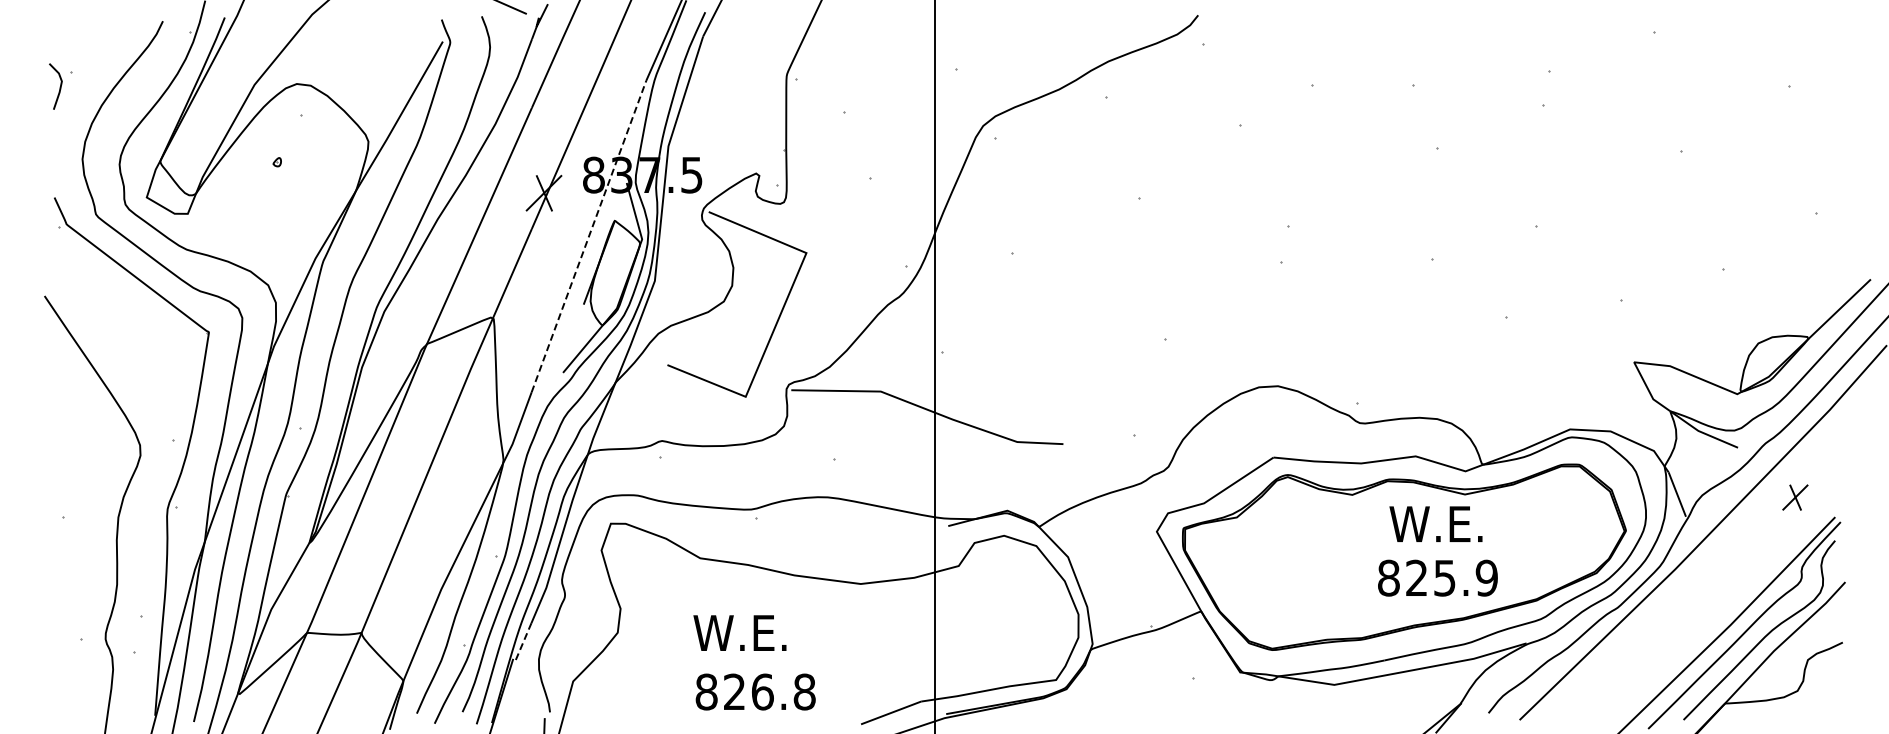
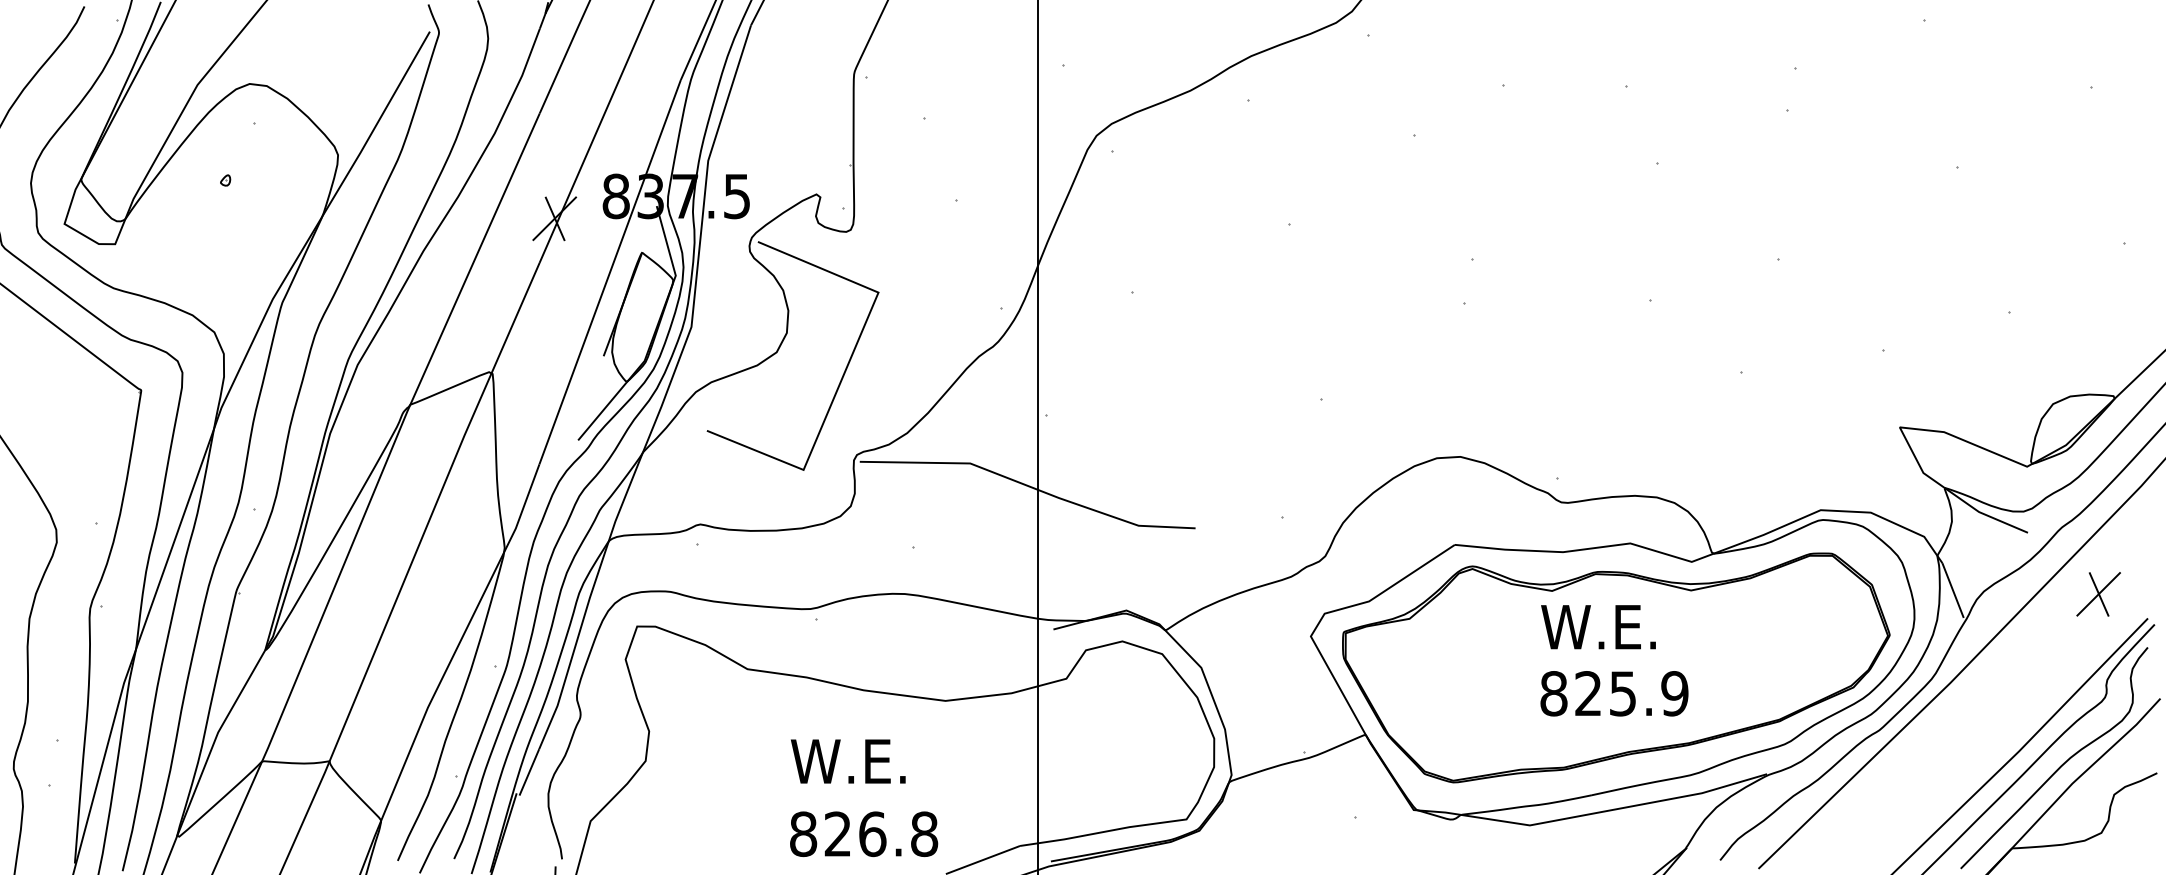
line: (588, 236) -> (609, 272), dashed -> solid
part: (1795, 497) -> (2098, 594), size x1.43
text: (1435, 523) -> (1597, 626), moved
text: (1437, 577) -> (1613, 692), moved
text: (739, 632) -> (847, 760), moved
line: (523, 642) -> (529, 773), dashed -> solid
text: (755, 691) -> (863, 833), moved

